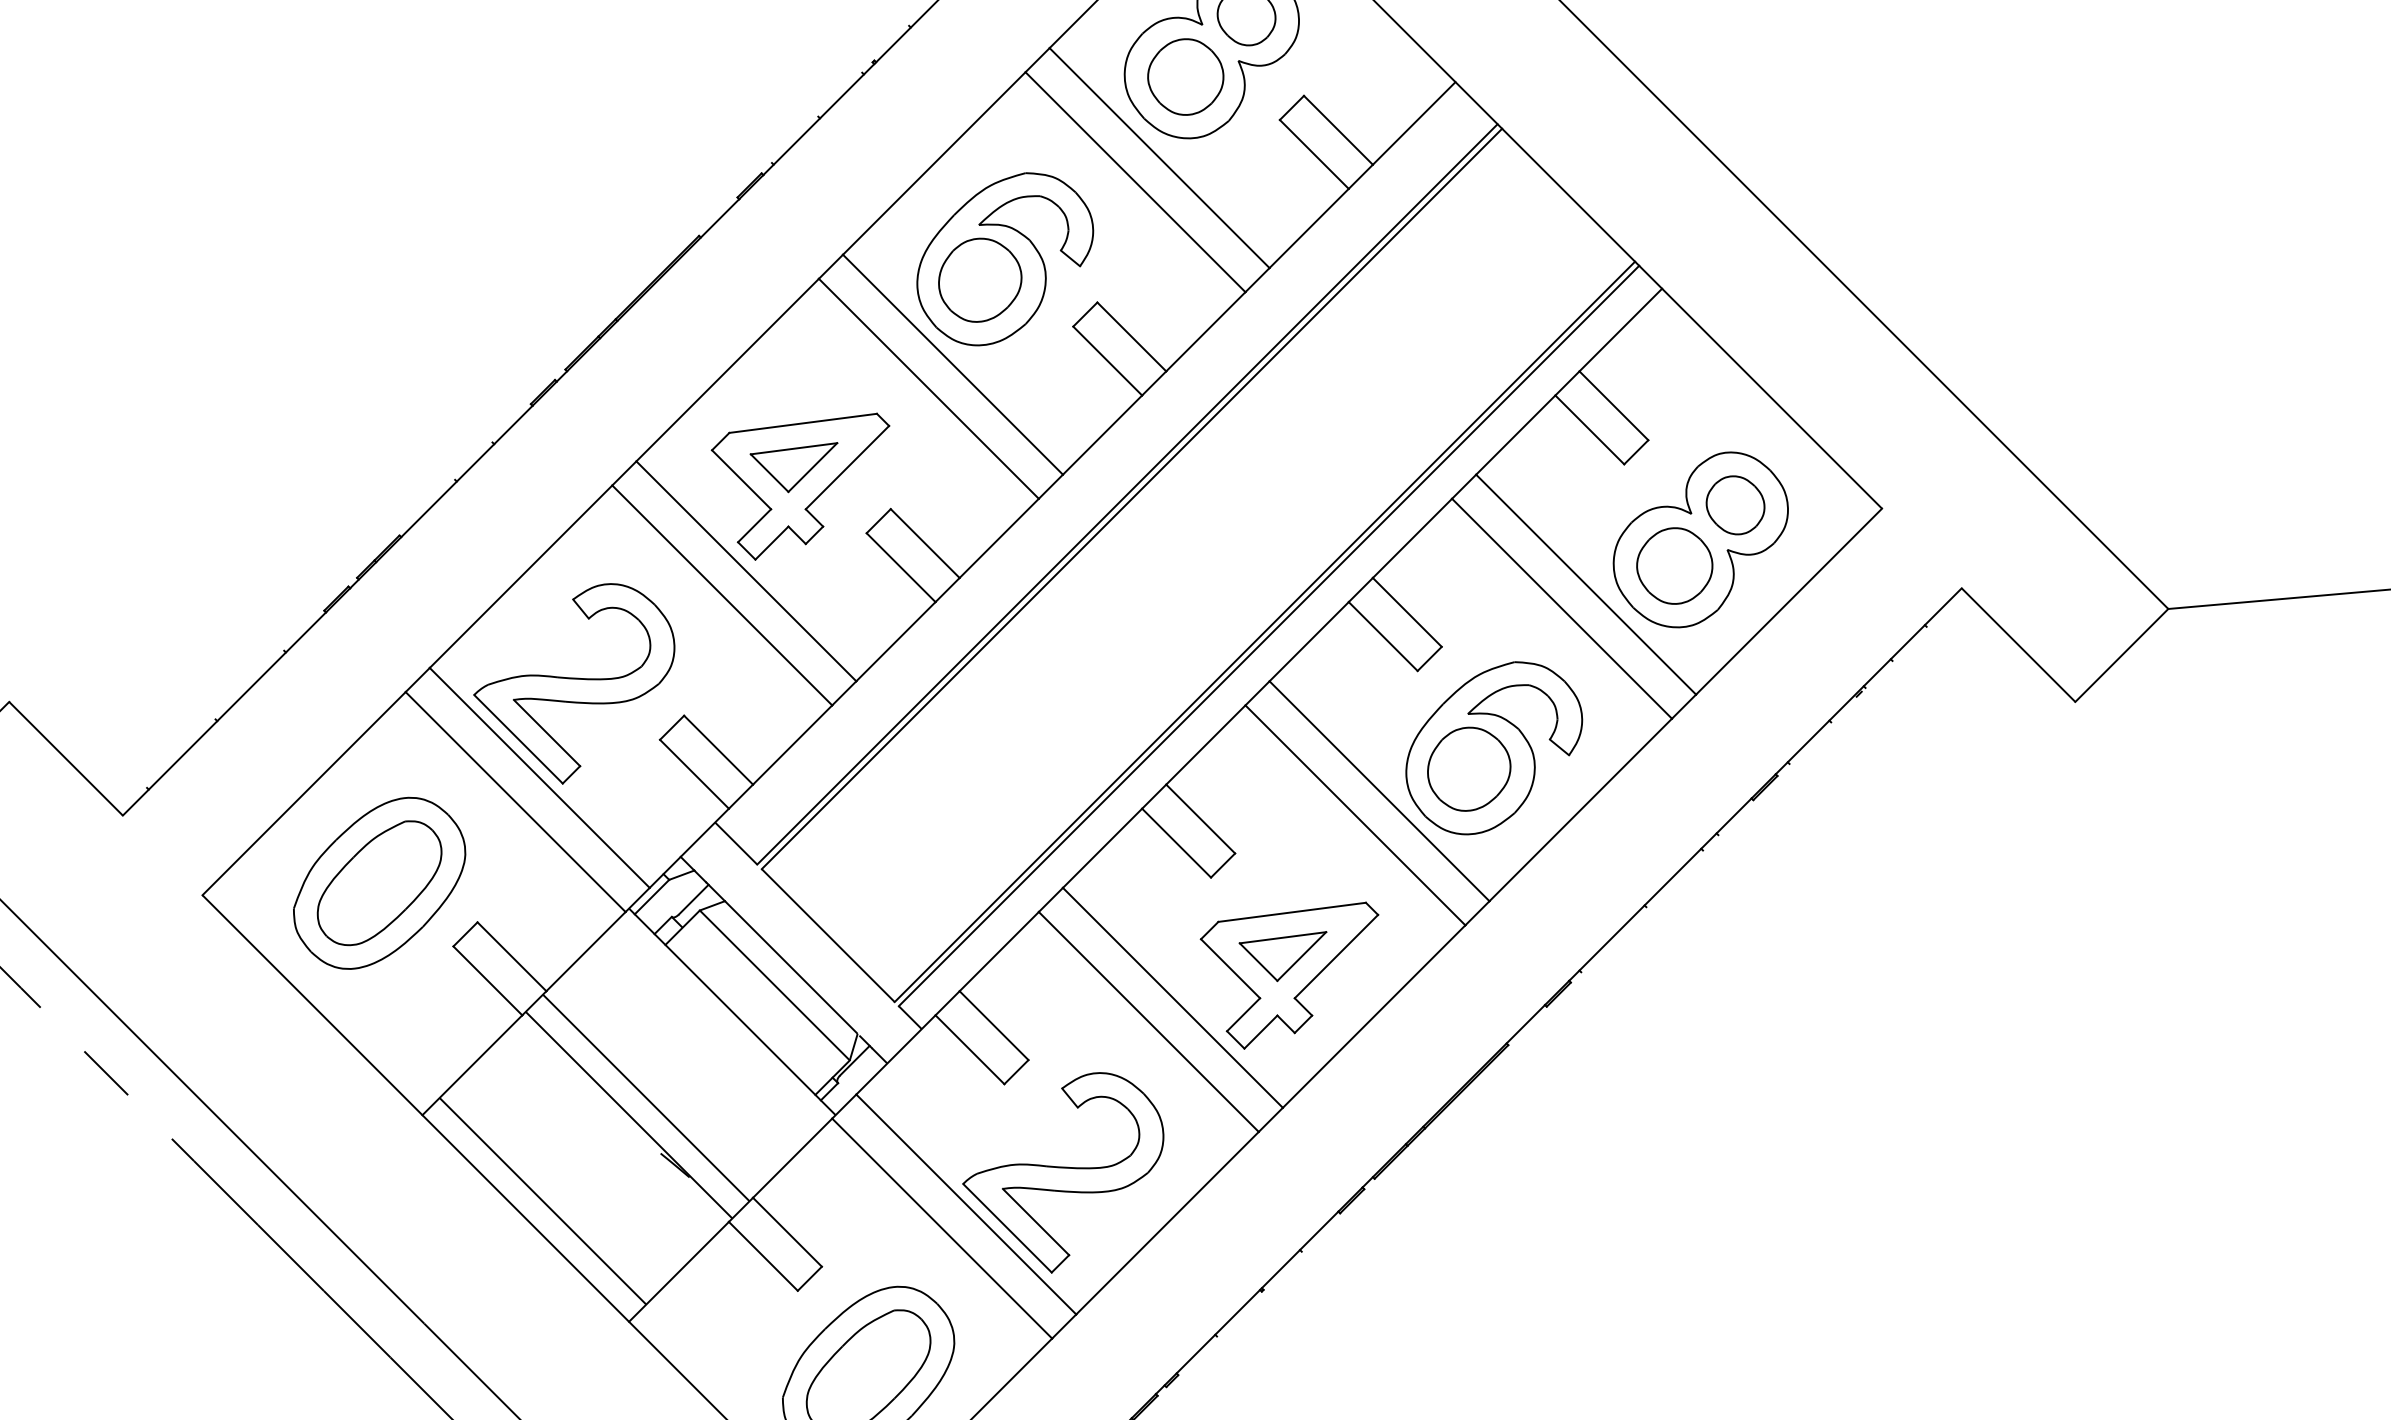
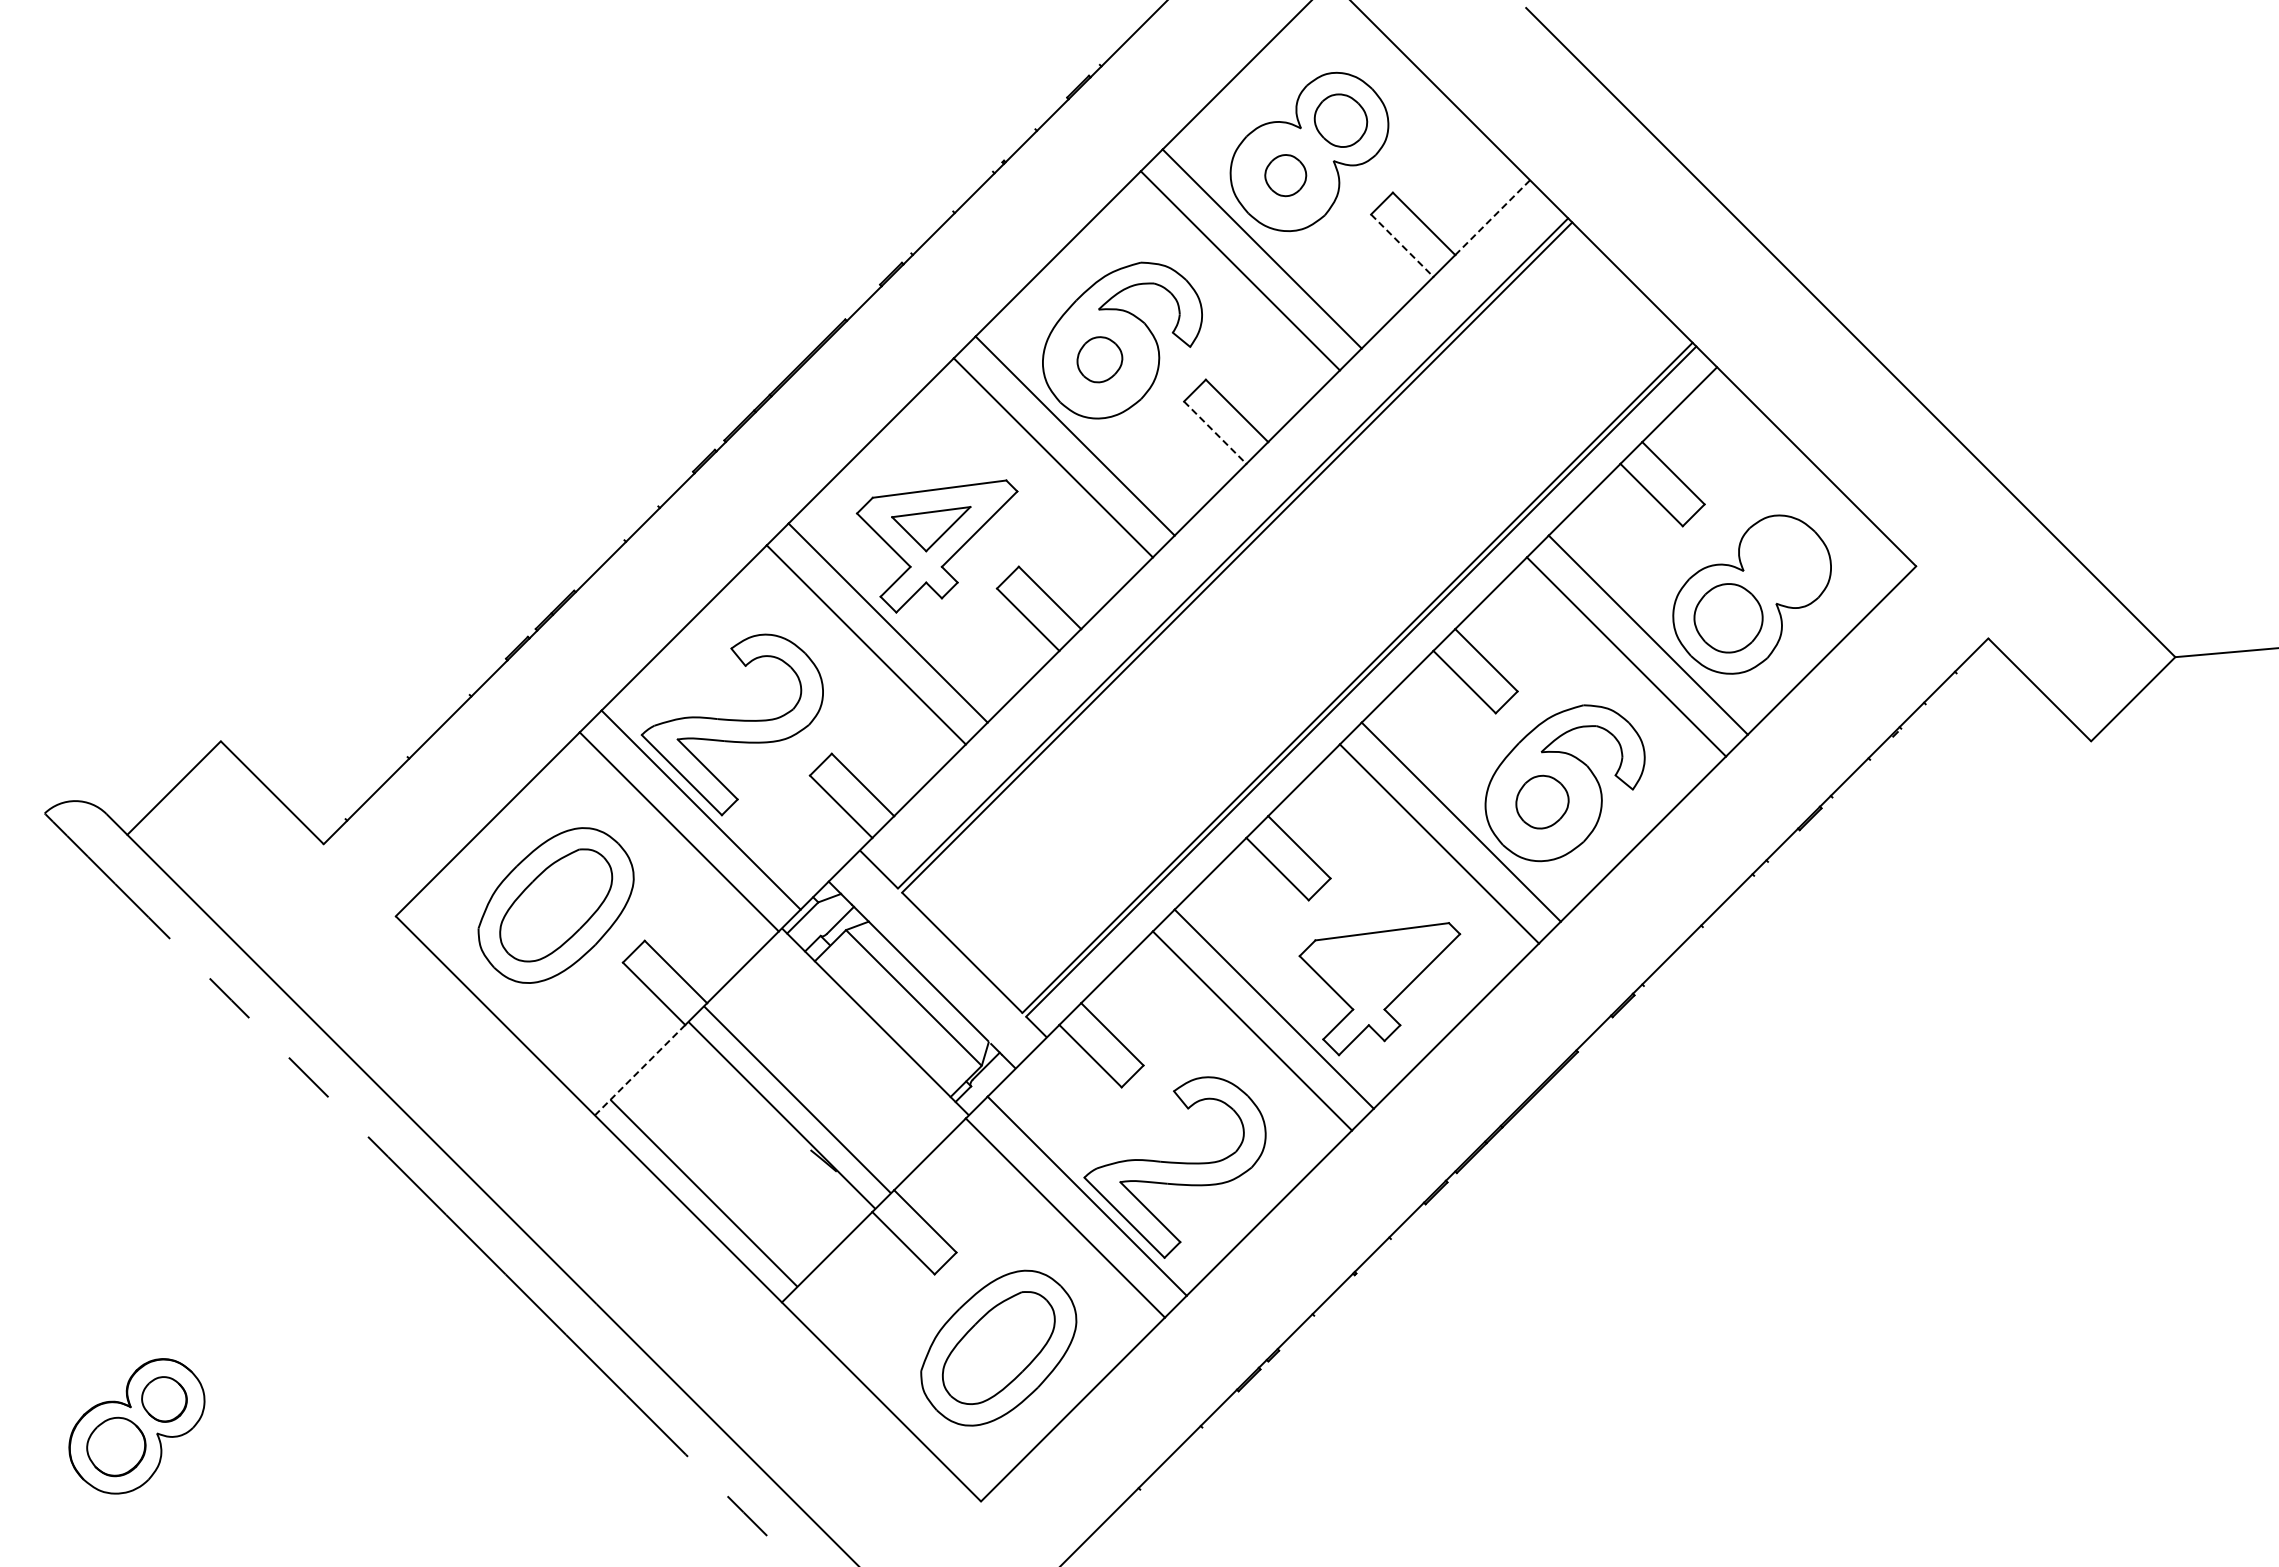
part: (1185, 76) -> (1285, 175), size x0.6
line: (1413, 123) -> (1492, 217), solid -> dashed
line: (1314, 155) -> (1402, 246), solid -> dashed
part: (979, 280) -> (1099, 359), size x0.6
line: (1107, 361) -> (1215, 433), solid -> dashed
part: (1735, 505) -> (1783, 563), removed
part: (1469, 768) -> (1542, 801), size x0.7
part: (1282, 956) -> (1373, 971), removed
line: (472, 1065) -> (640, 1070), solid -> dashed

